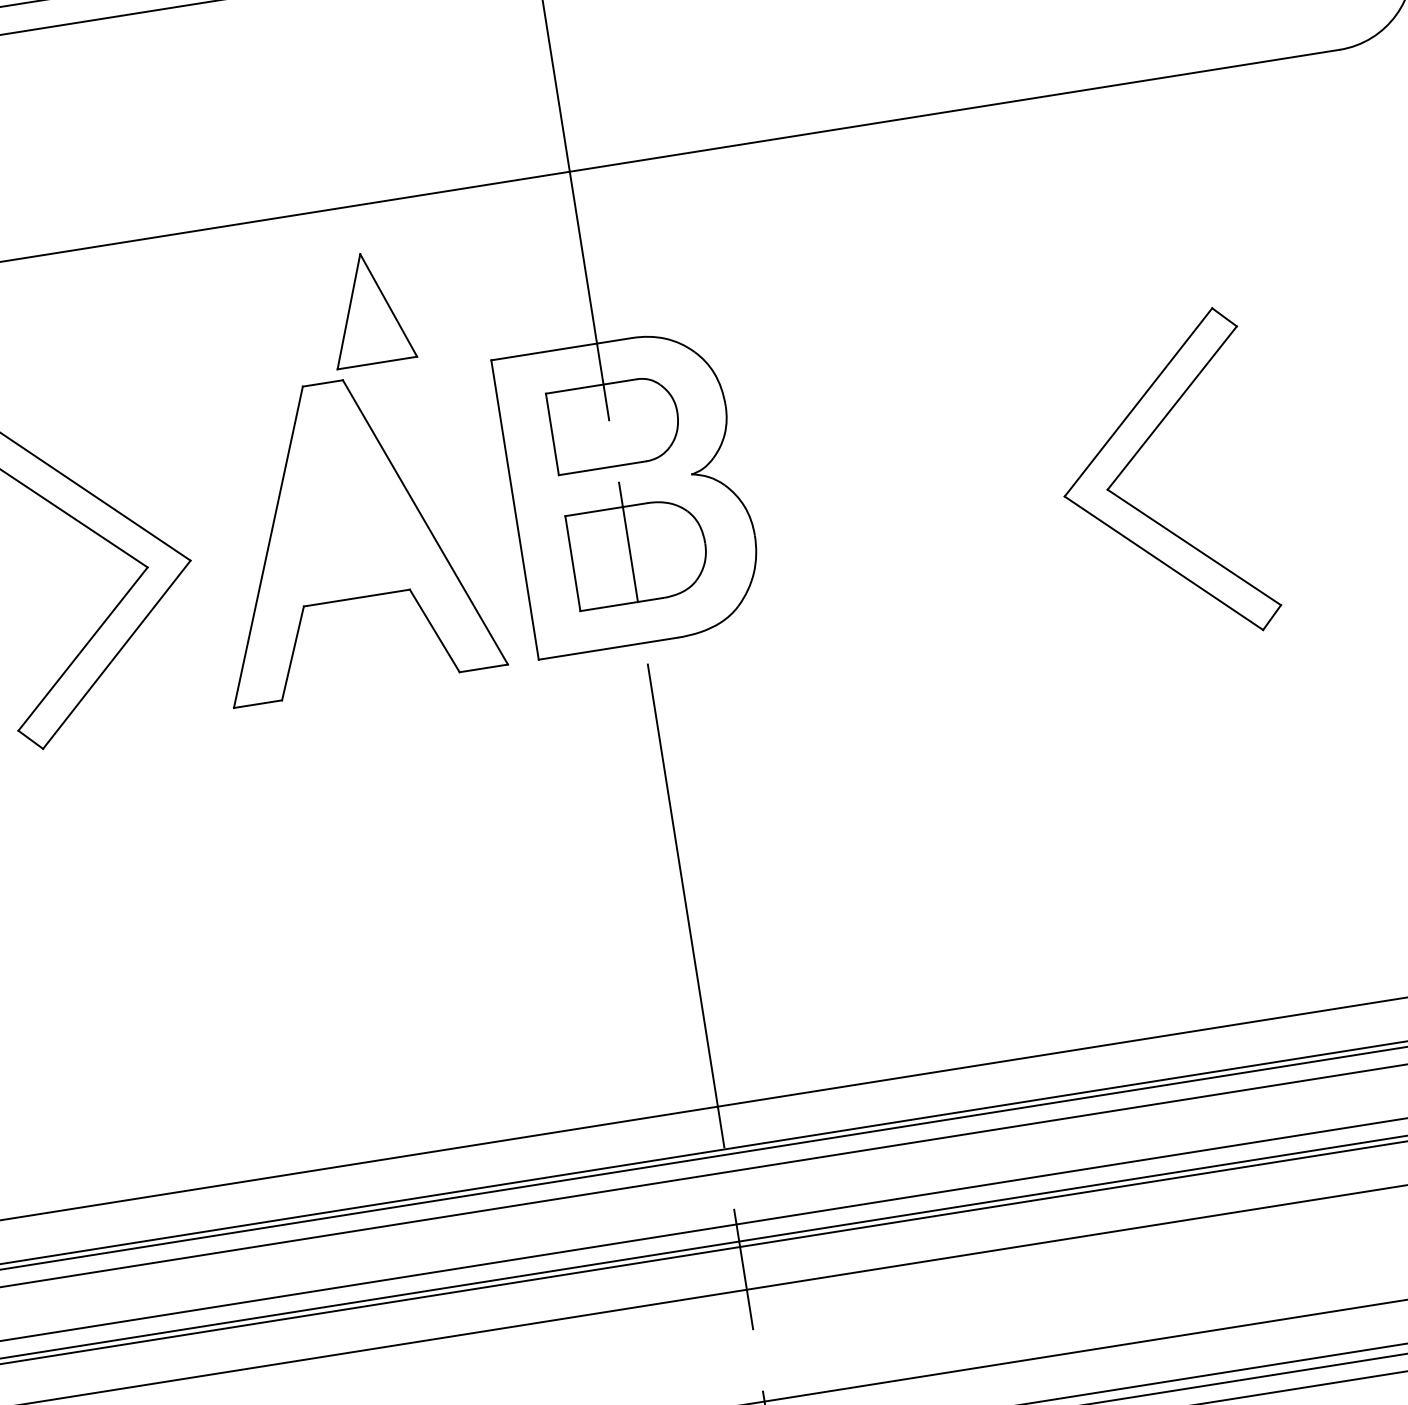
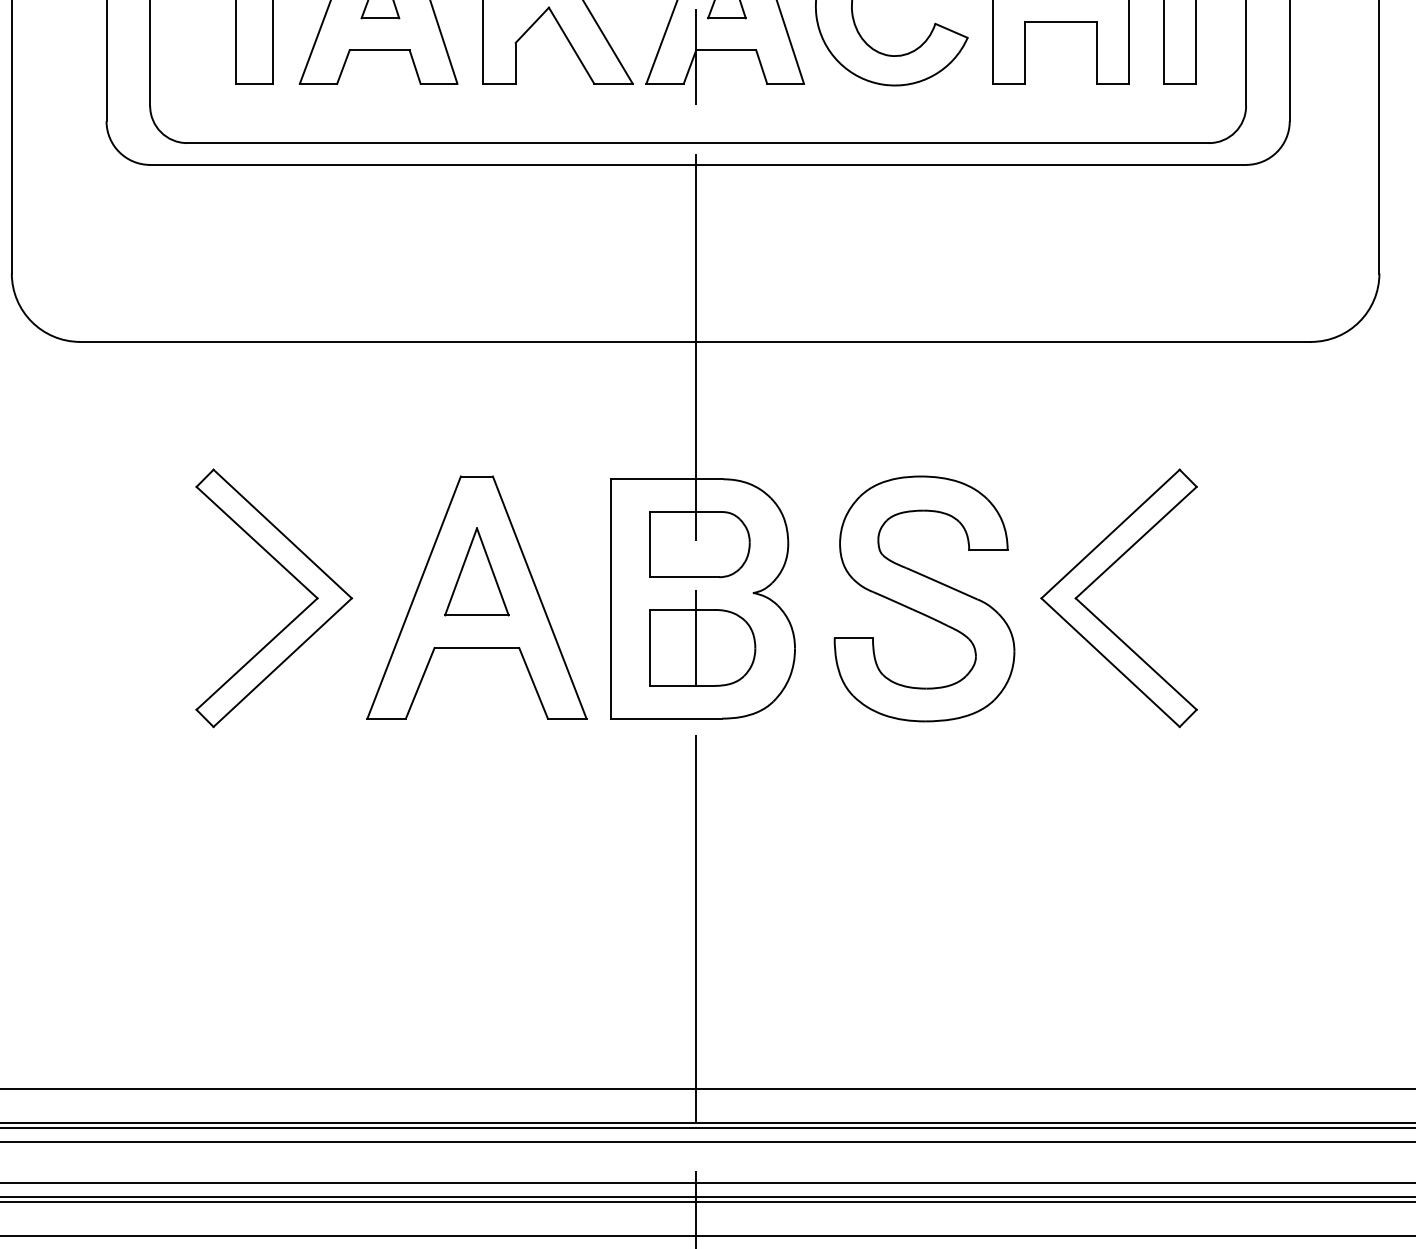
part: (368, 308) -> (476, 571), moved
part: (906, 447) -> (924, 598), added
part: (1139, 509) -> (1098, 617), moved

